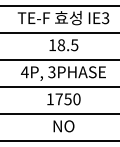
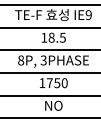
text: (105, 17) -> (88, 14), IE3 -> IE9
text: (24, 72) -> (20, 60), 4P, -> 8P,

